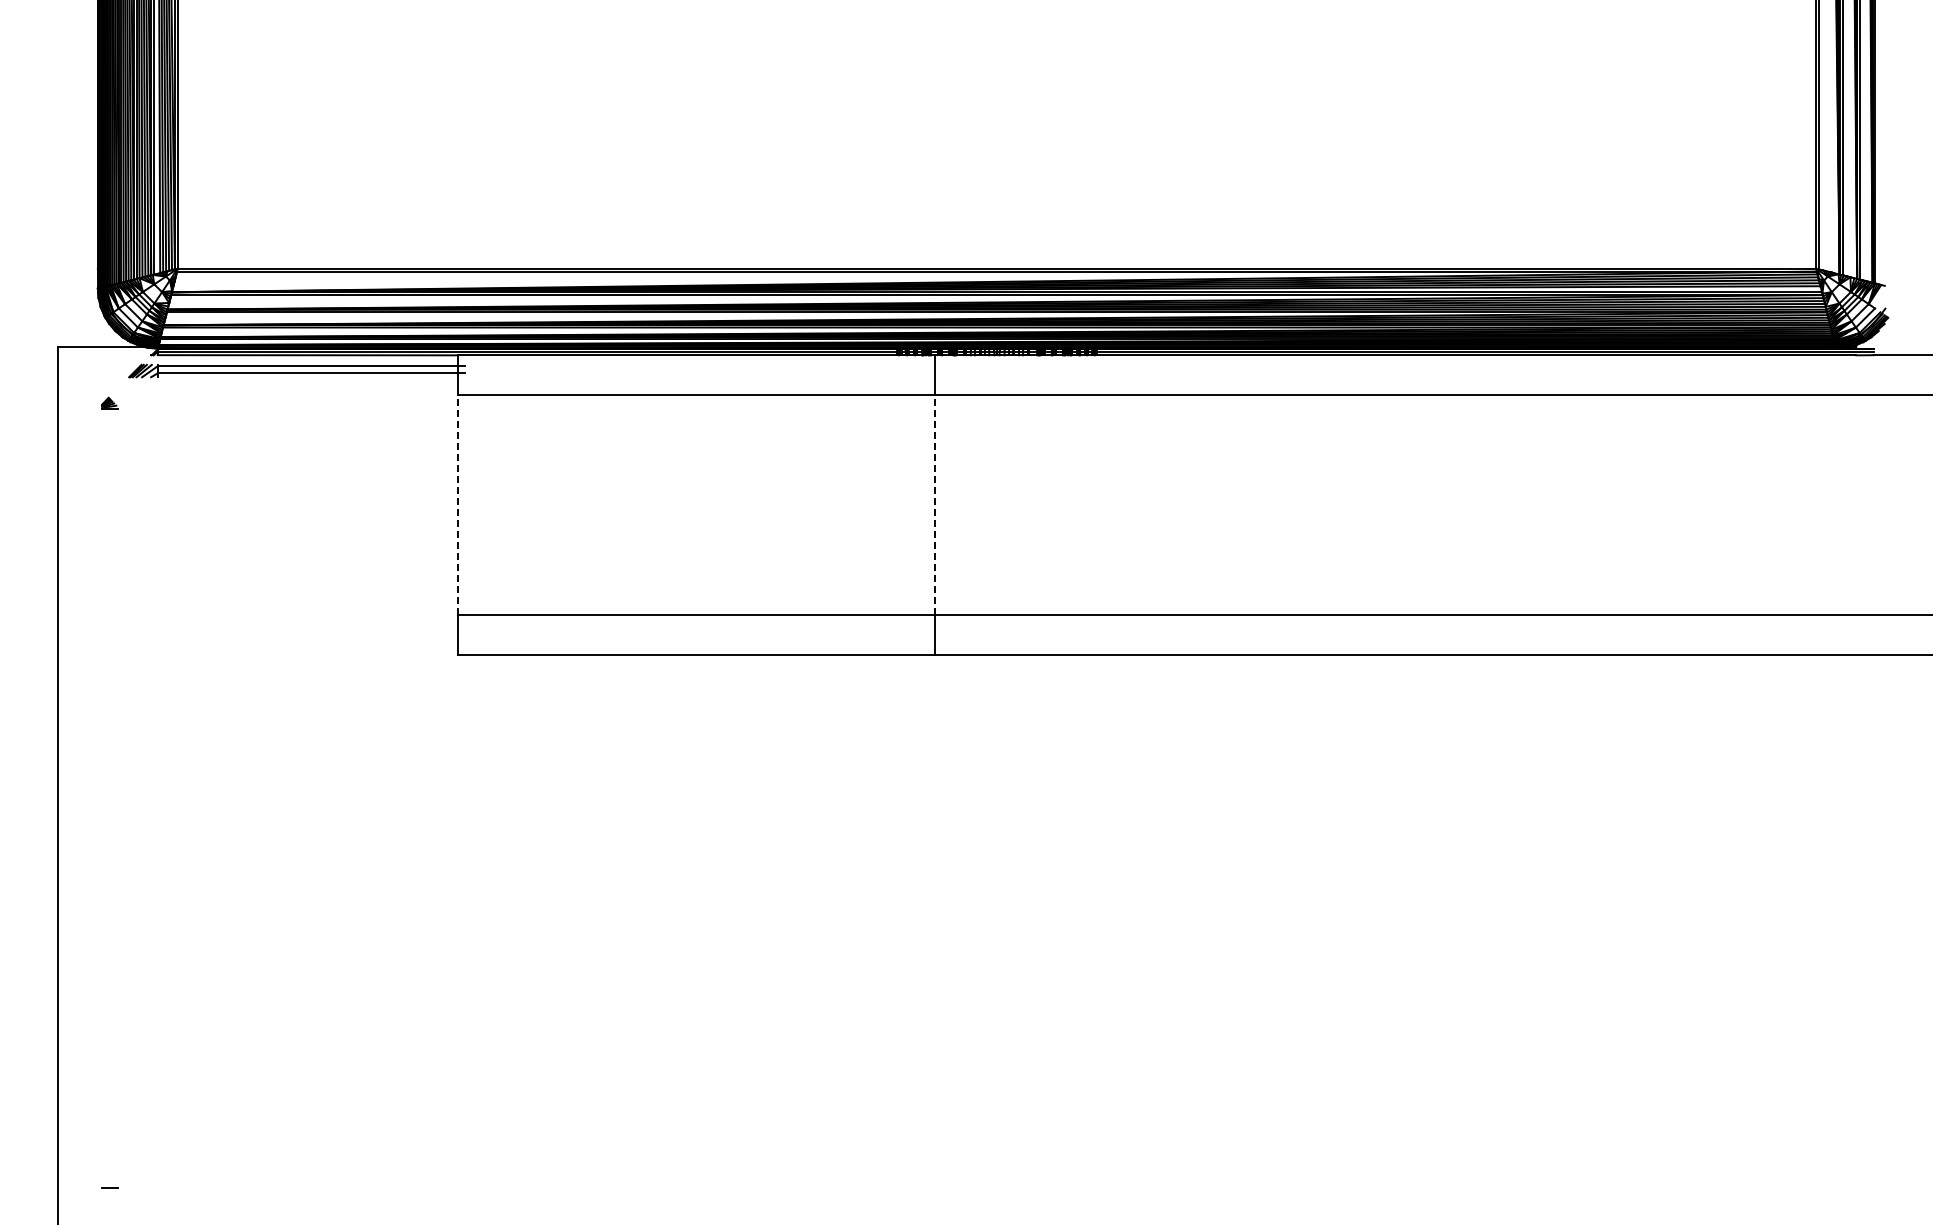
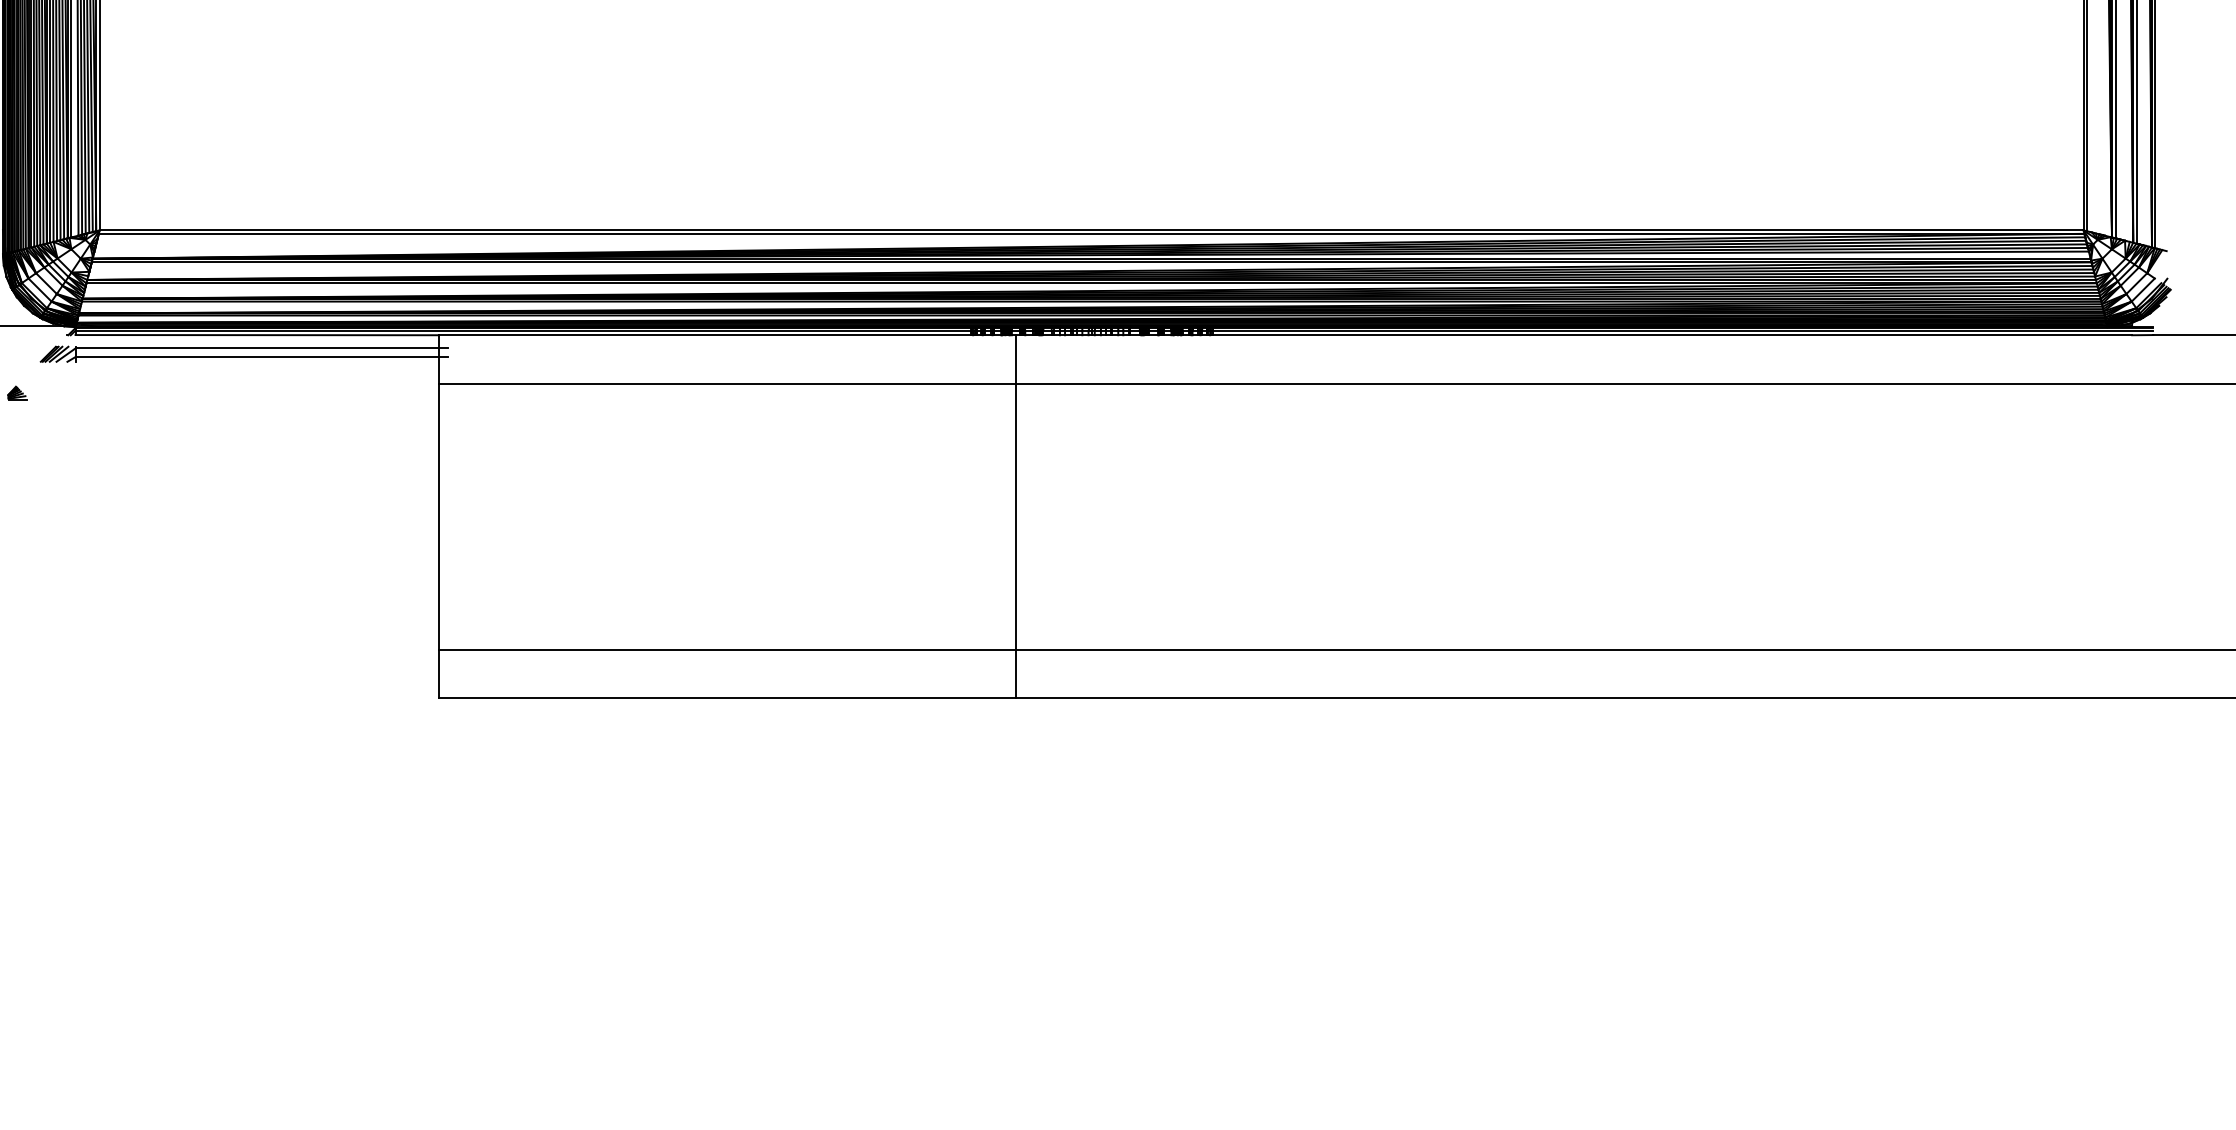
line: (457, 505) -> (438, 517), dashed -> solid
line: (934, 505) -> (1016, 517), dashed -> solid

